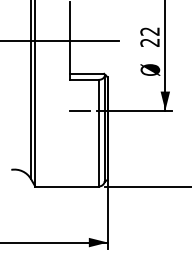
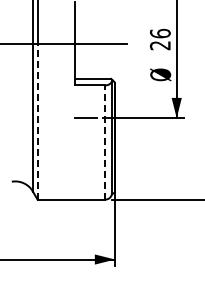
text: (149, 31) -> (159, 33), 22 -> 26
line: (35, 113) -> (37, 121), solid -> dashed
line: (98, 133) -> (105, 142), solid -> dashed

